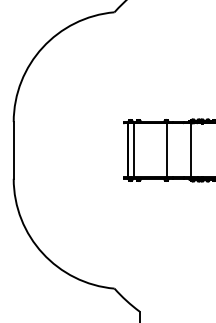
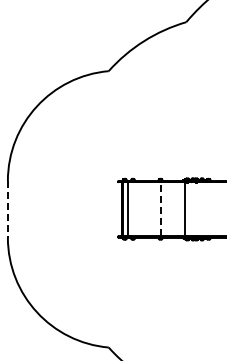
line: (166, 149) -> (160, 208), solid -> dashed
line: (13, 150) -> (7, 209), solid -> dashed

